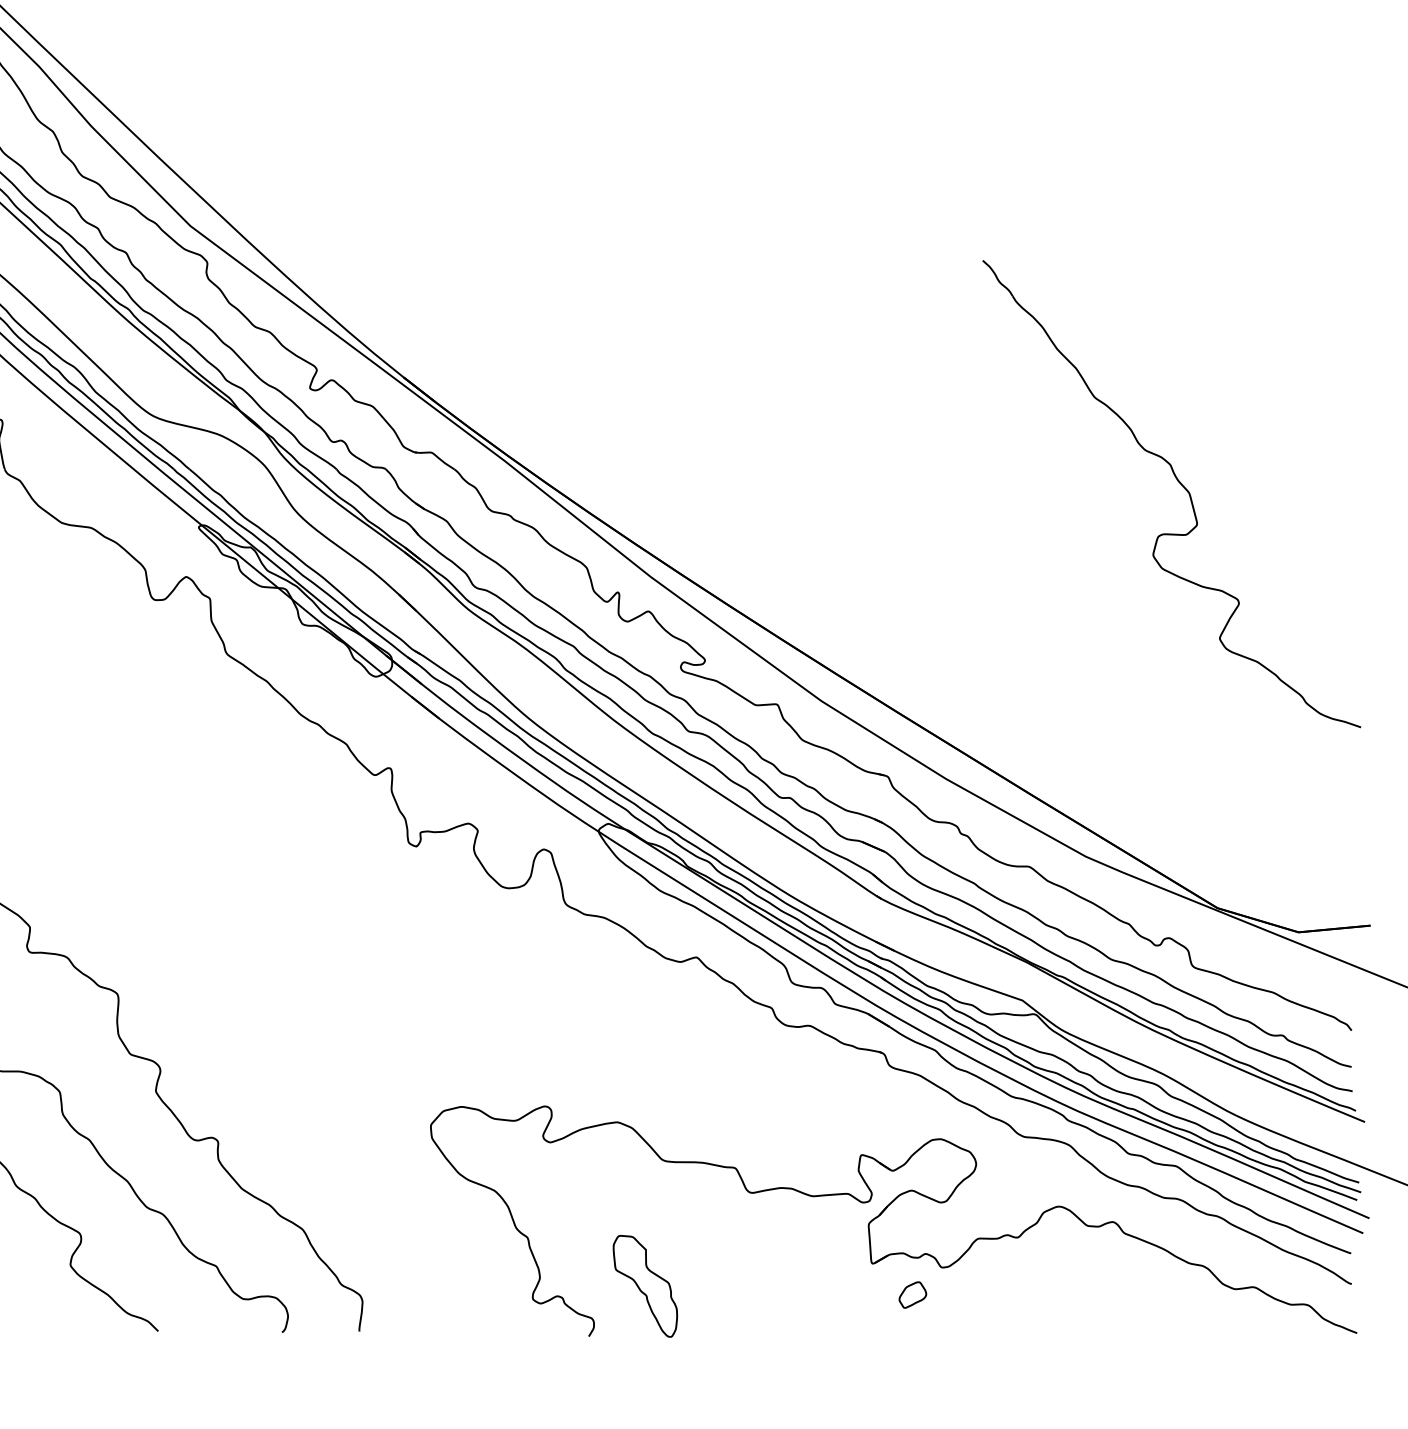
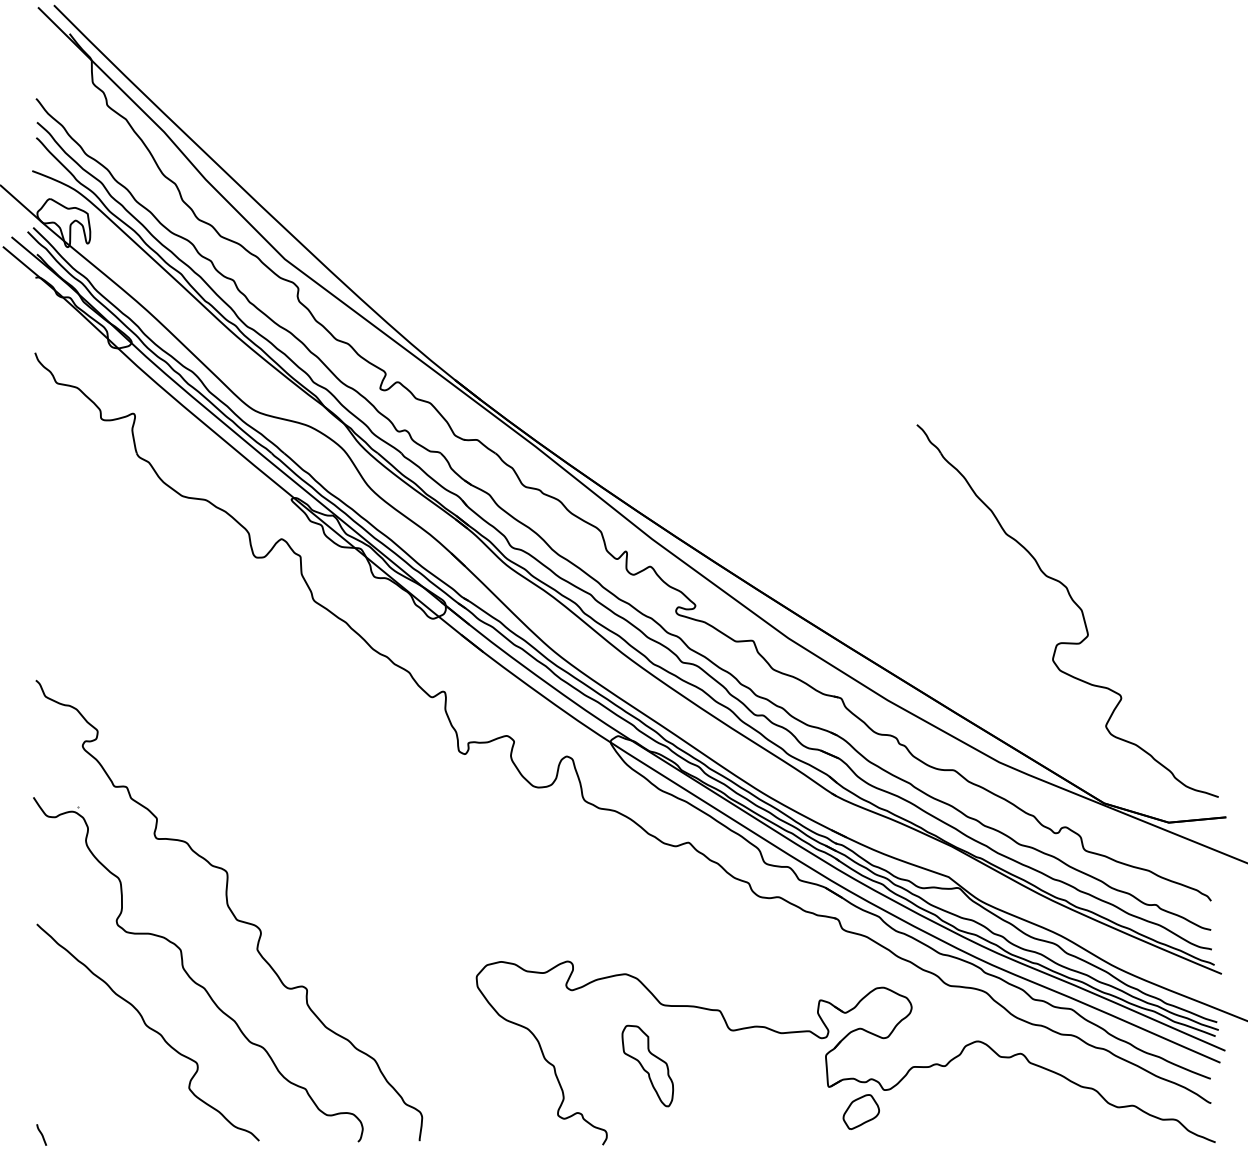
part: (1180, 484) -> (1074, 603), moved
part: (644, 1285) -> (647, 1065), moved
part: (912, 1294) -> (860, 1111), size x1.67

